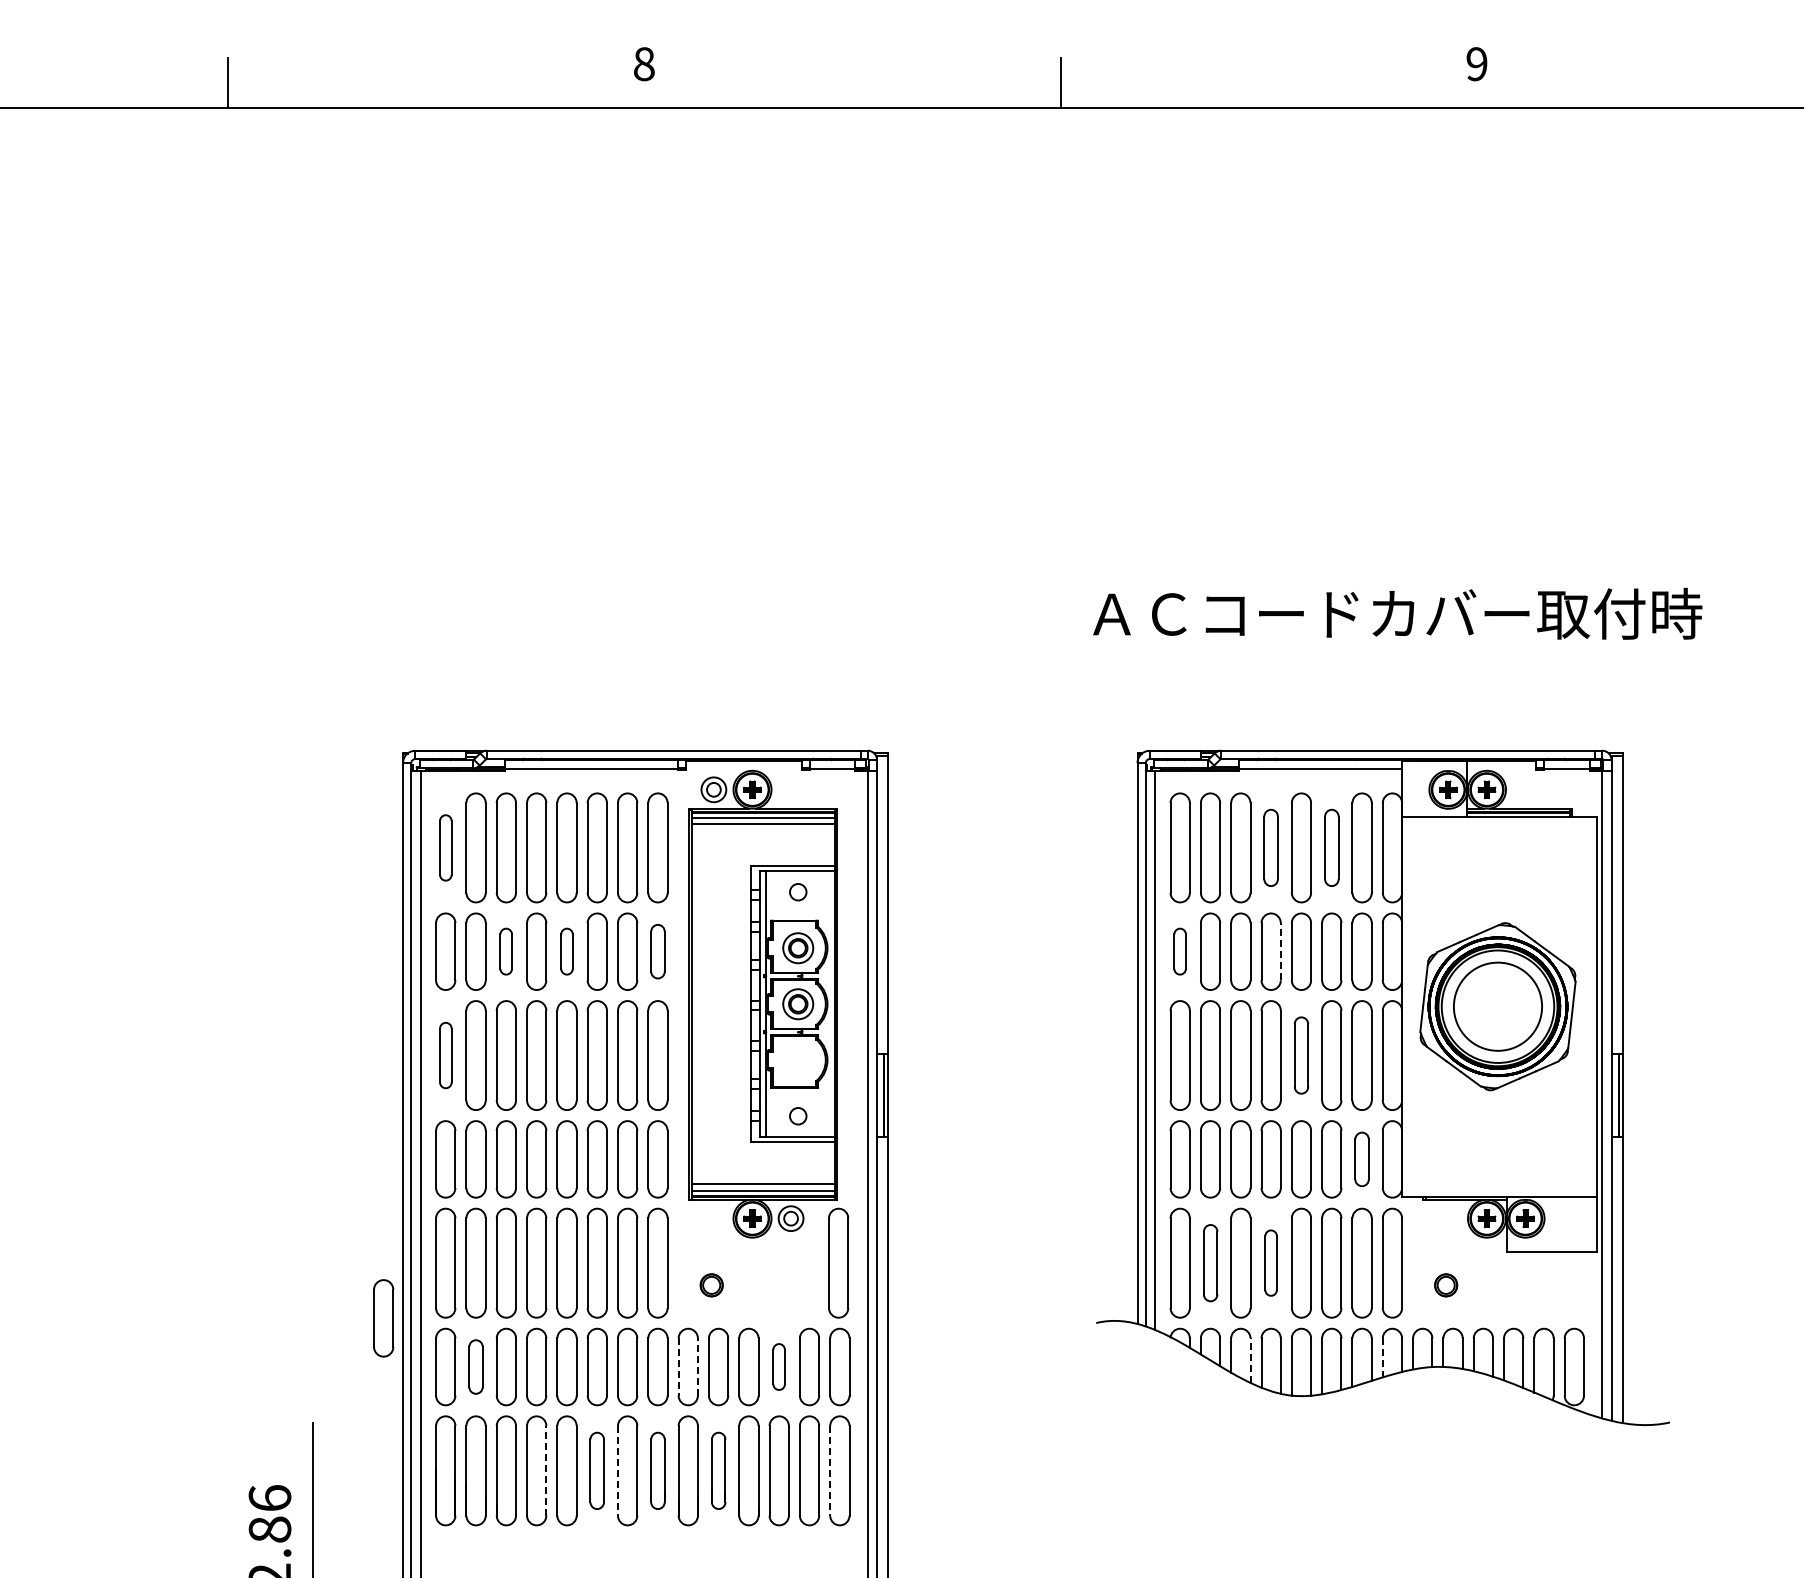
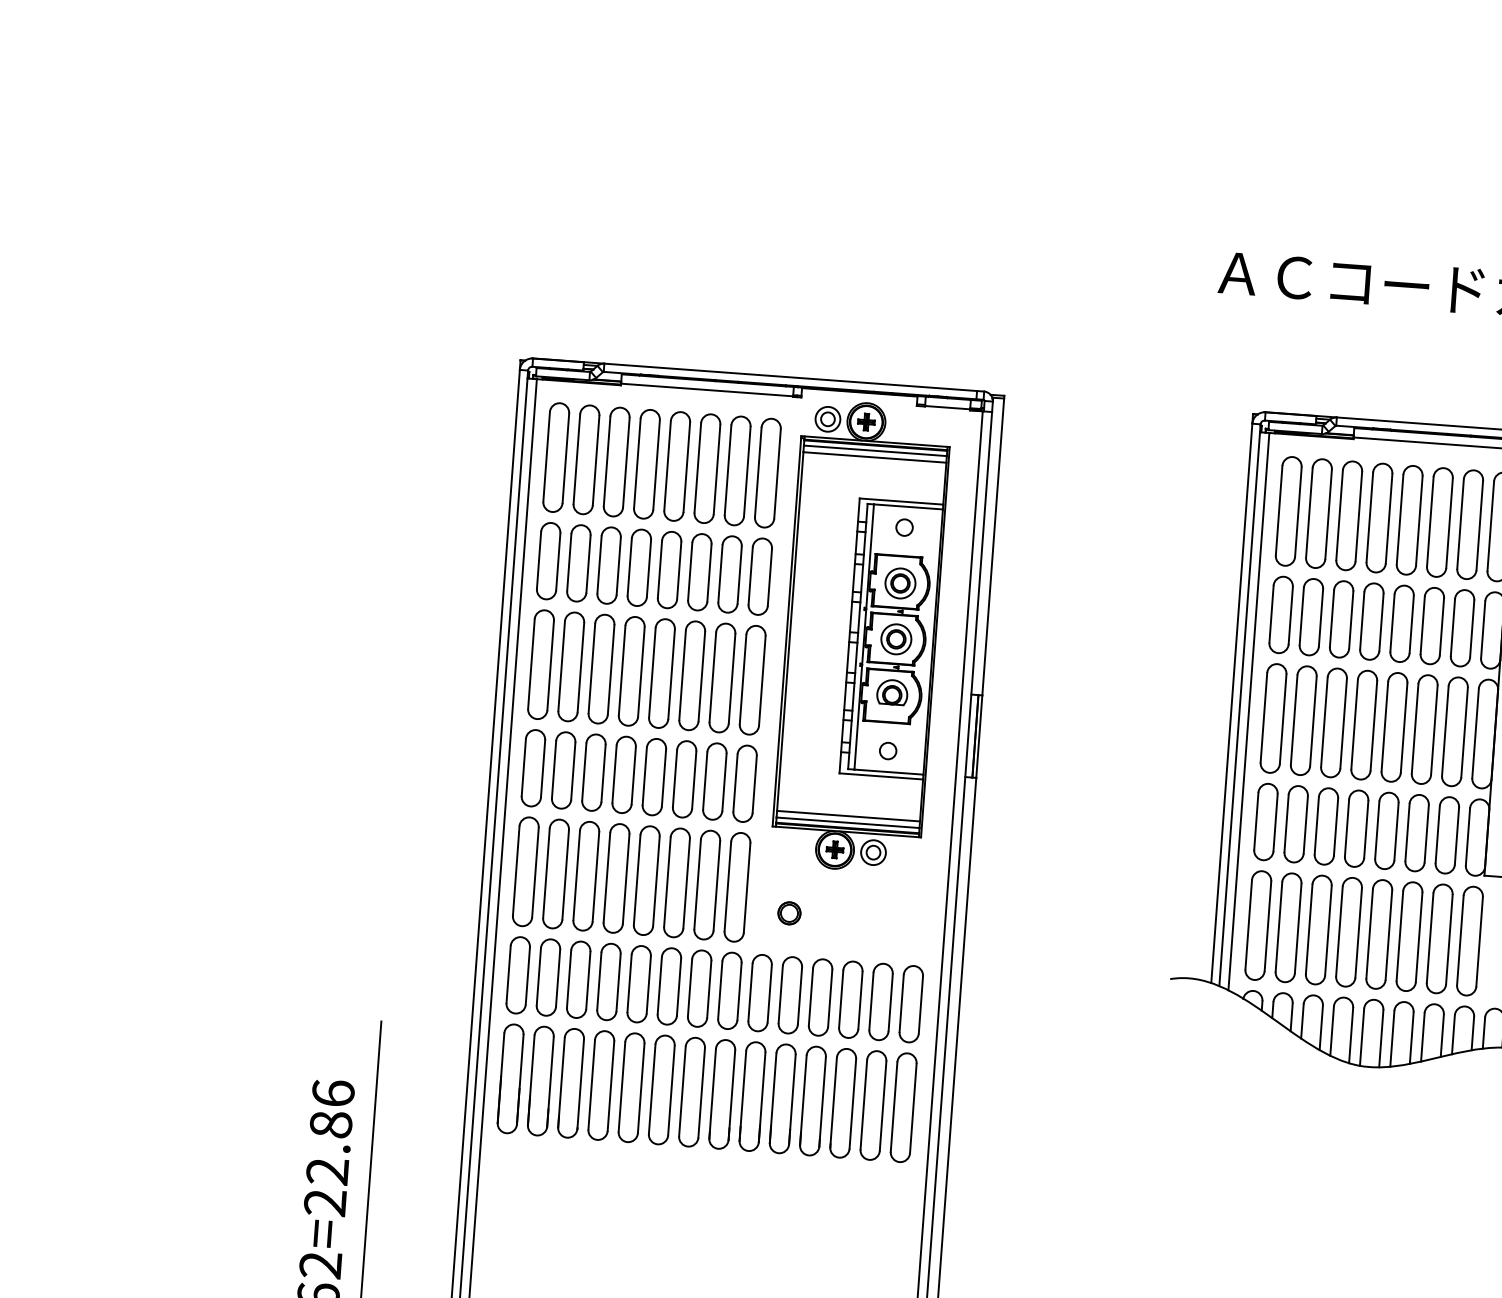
part: (445, 847) -> (556, 457), size x1.67
part: (1270, 847) -> (1378, 517), size x1.43
part: (1331, 847) -> (1439, 522), size x1.43
part: (505, 951) -> (608, 565), size x1.67
part: (566, 951) -> (669, 569), size x1.67
part: (657, 951) -> (759, 576), size x1.43
part: (1179, 951) -> (1280, 614), size x1.67
line: (1280, 951) -> (1381, 622), dashed -> solid
part: (445, 1055) -> (540, 664), size x1.67
part: (1301, 1055) -> (1394, 727), size x1.43
part: (798, 1057) -> (892, 692), added
part: (1361, 1159) -> (1446, 835), size x1.43
part: (838, 1262) -> (917, 899), removed
part: (1210, 1262) -> (1288, 927), size x1.43
part: (1270, 1262) -> (1348, 931), size x1.67
part: (383, 1318) -> (459, 922), removed
line: (1382, 1358) -> (1453, 1035), dashed -> solid
line: (1250, 1360) -> (1321, 1027), dashed -> solid
part: (475, 1366) -> (547, 976), size x1.43
part: (778, 1366) -> (850, 999), size x1.67
line: (678, 1367) -> (750, 992), dashed -> solid
line: (697, 1367) -> (769, 994), dashed -> solid
line: (546, 1470) -> (611, 1085), dashed -> solid
part: (596, 1470) -> (661, 1089), size x1.43
line: (618, 1470) -> (682, 1091), dashed -> solid
part: (657, 1470) -> (721, 1094), size x1.43
part: (718, 1470) -> (782, 1098), size x1.43
line: (830, 1470) -> (894, 1106), dashed -> solid

